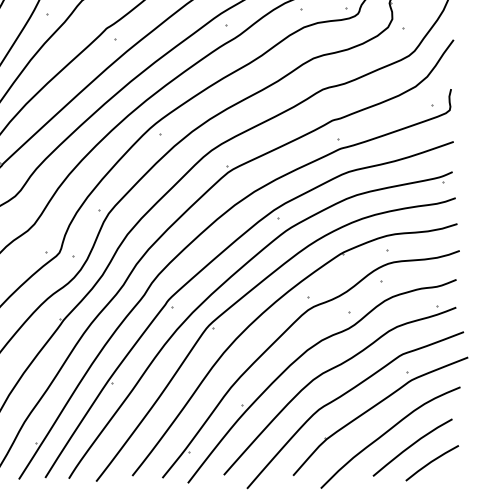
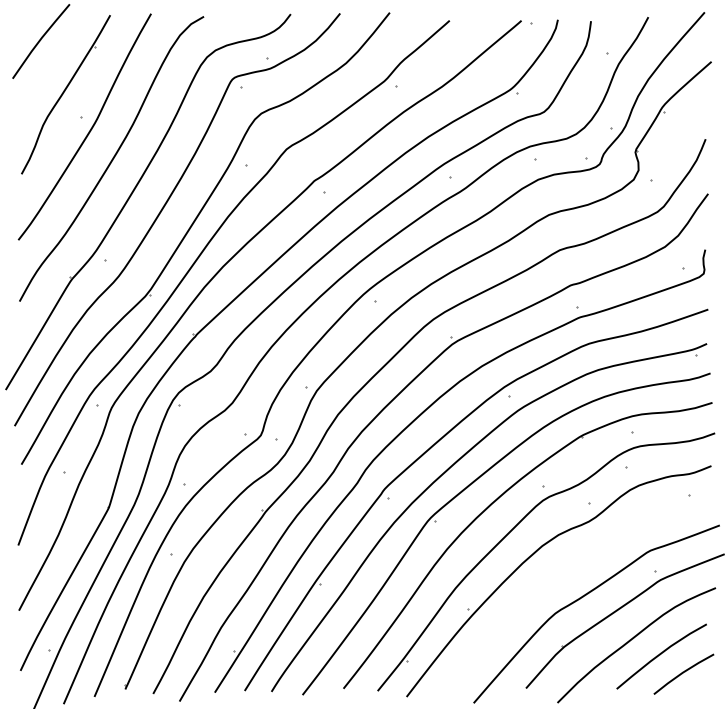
curve: (329, 370) -> (567, 569), removed

